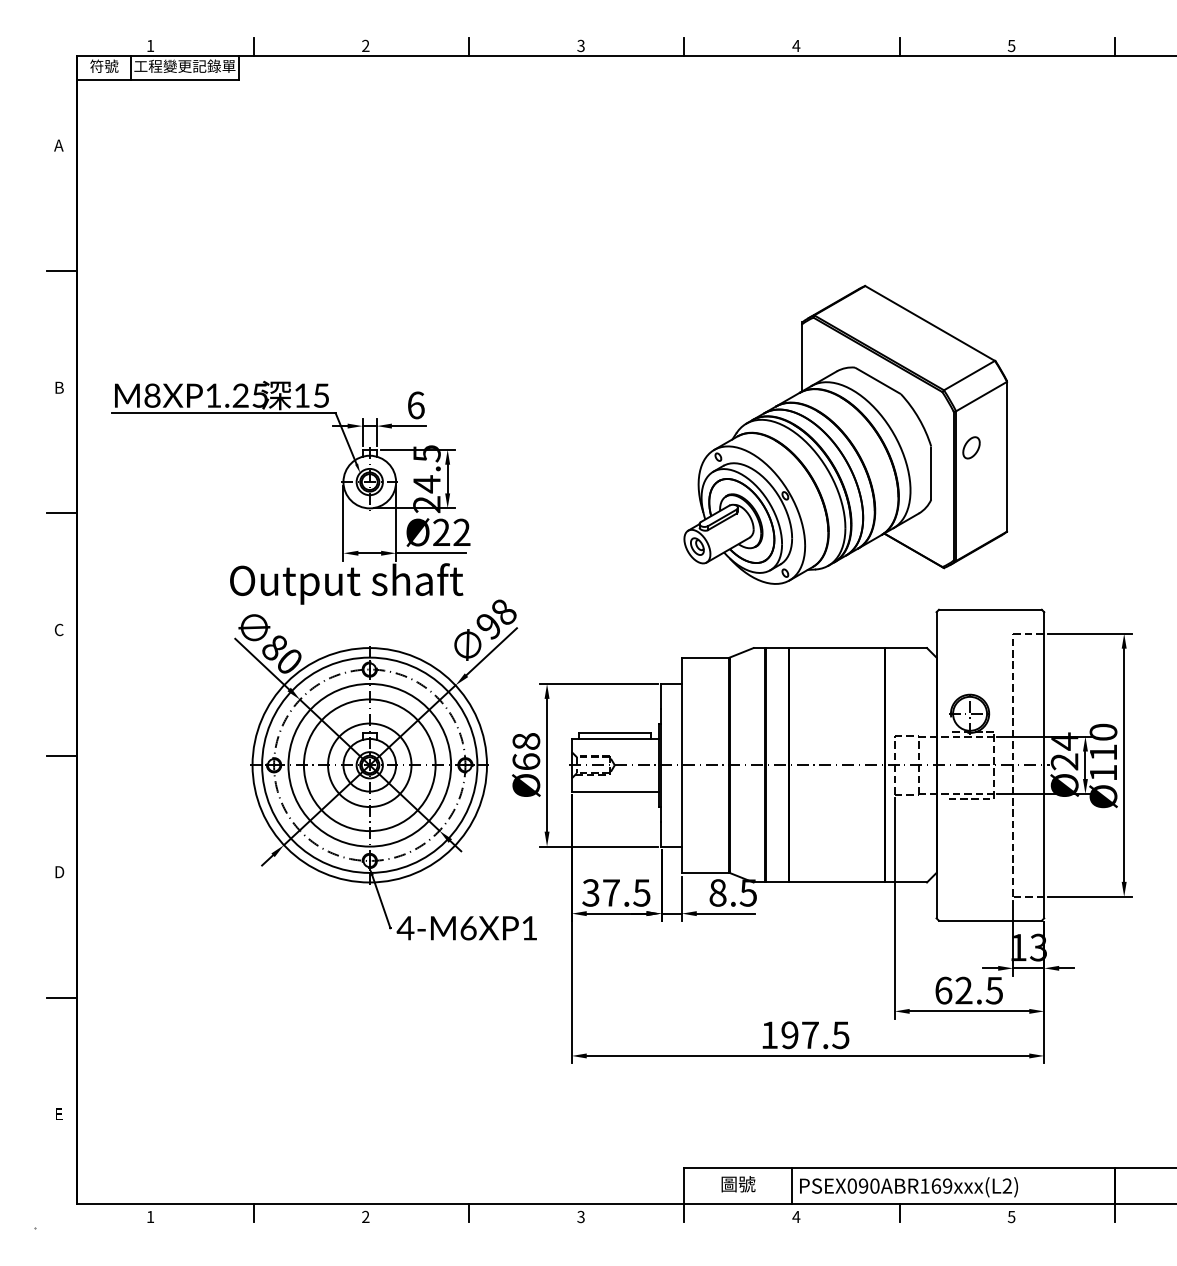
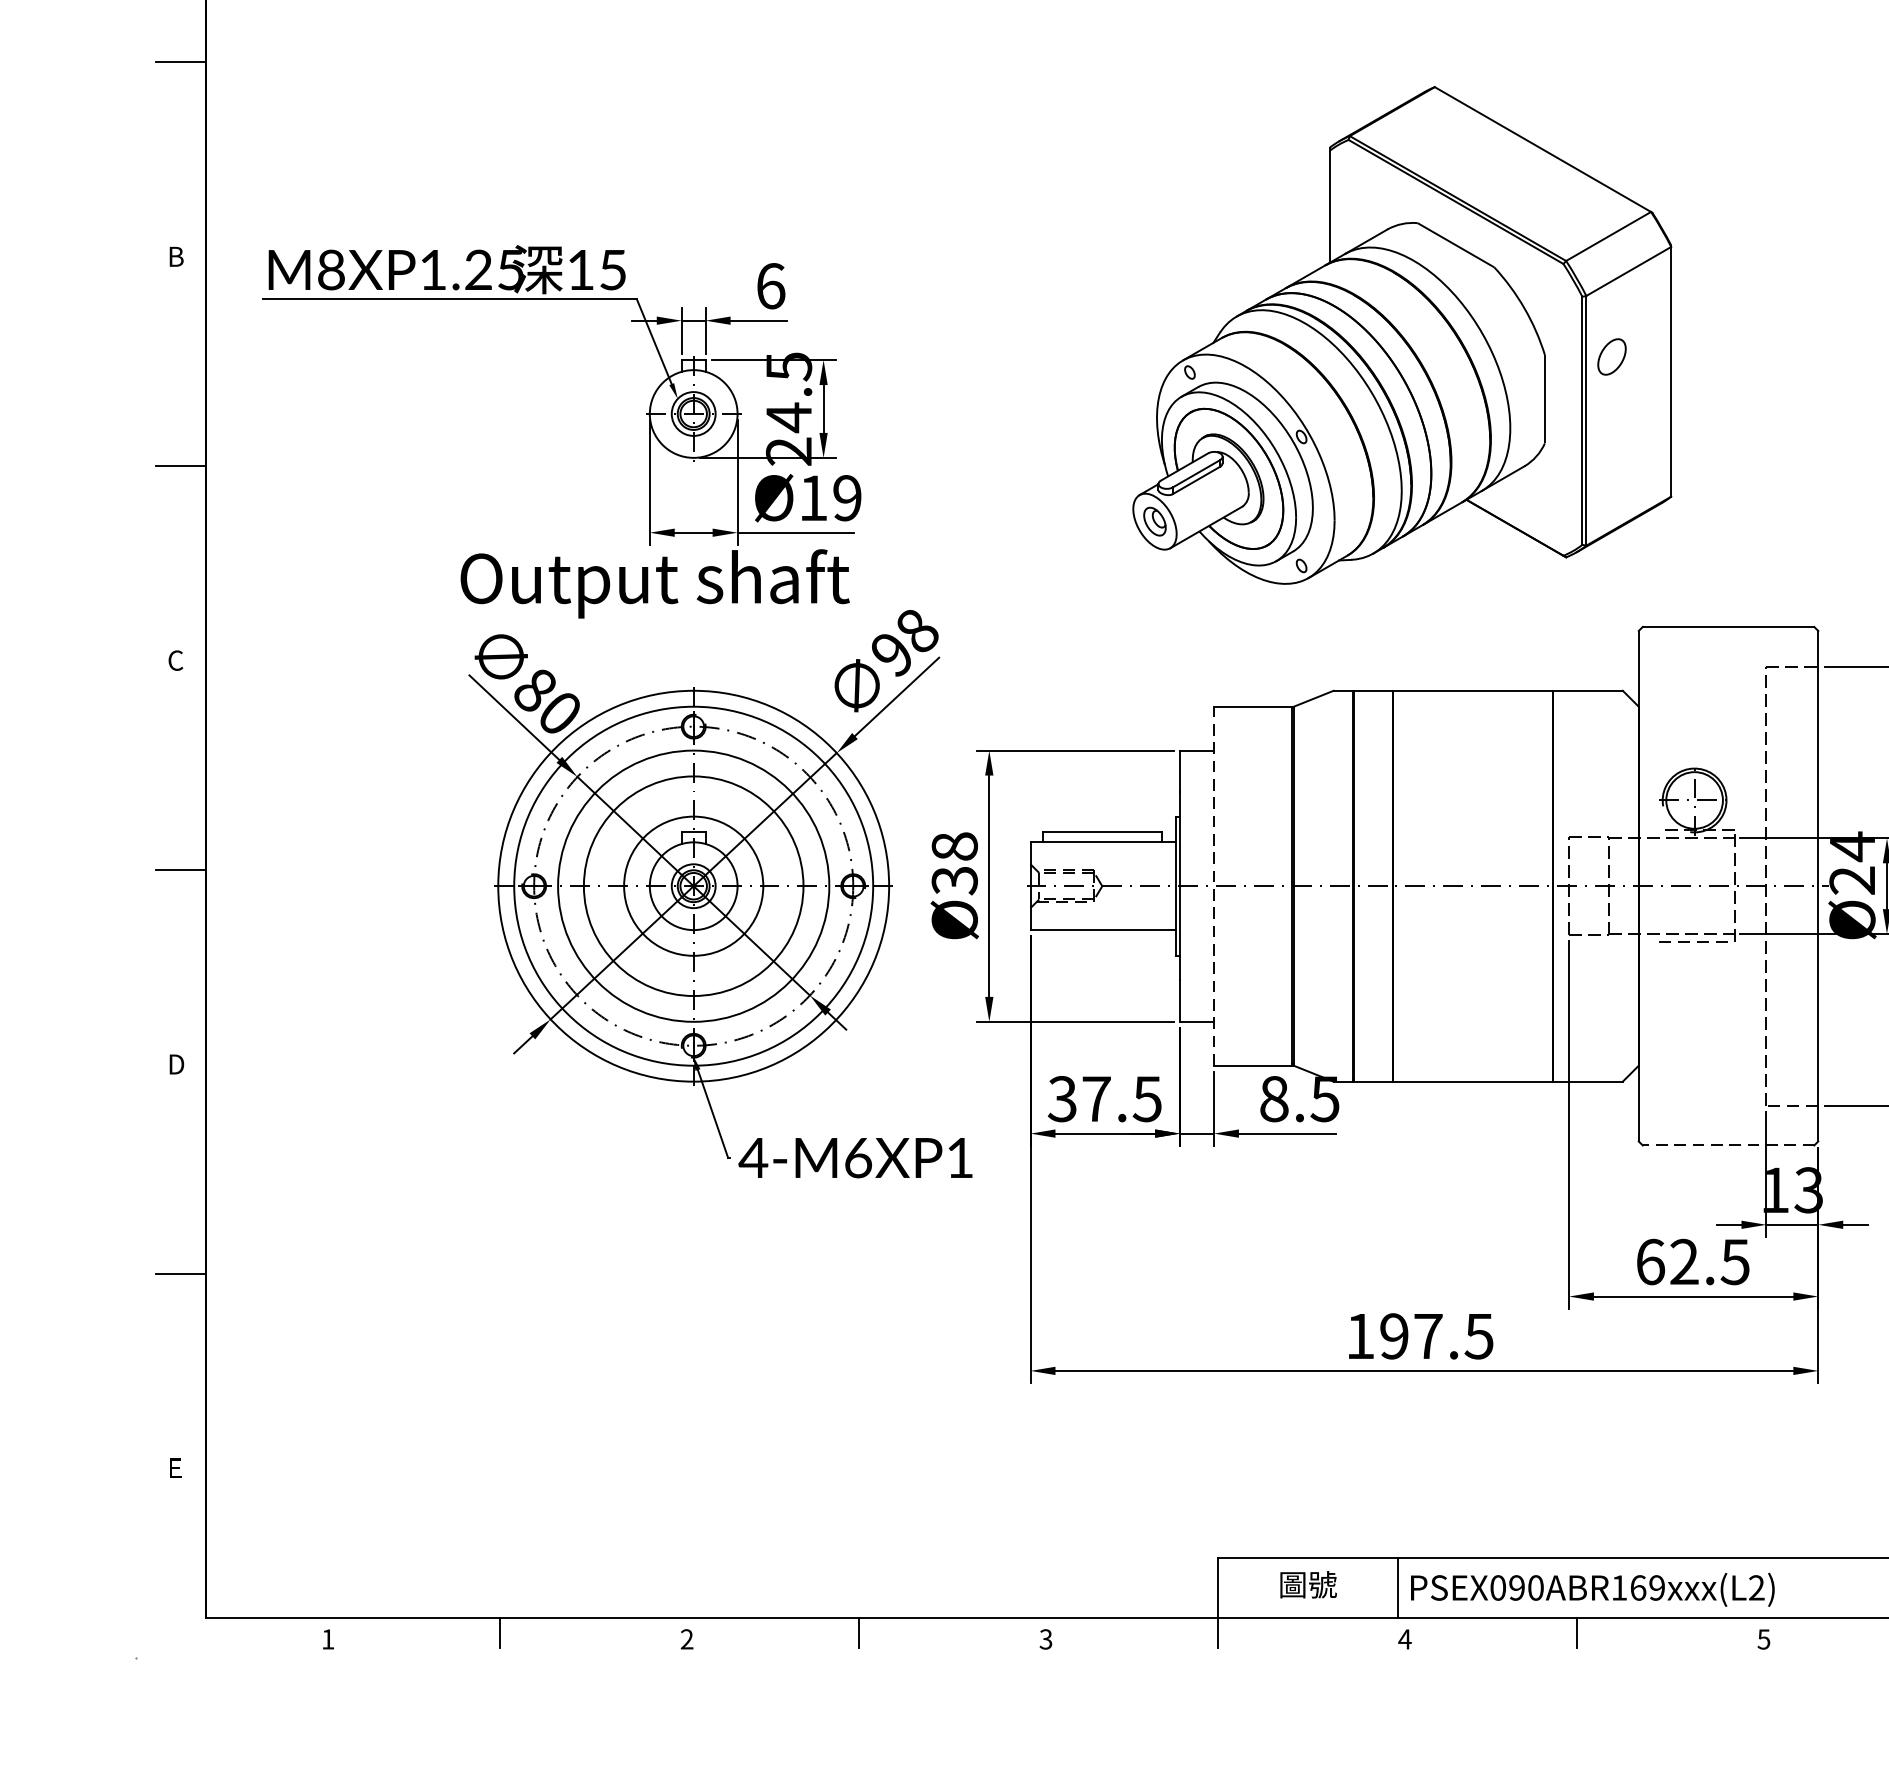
part: (845, 434) -> (1401, 334), moved
text: (451, 532) -> (829, 498), Ø22 -> Ø19
text: (526, 761) -> (955, 879), Ø68 -> Ø38
line: (681, 765) -> (1213, 886), solid -> dashed
line: (989, 920) -> (1727, 1145), solid -> dashed

